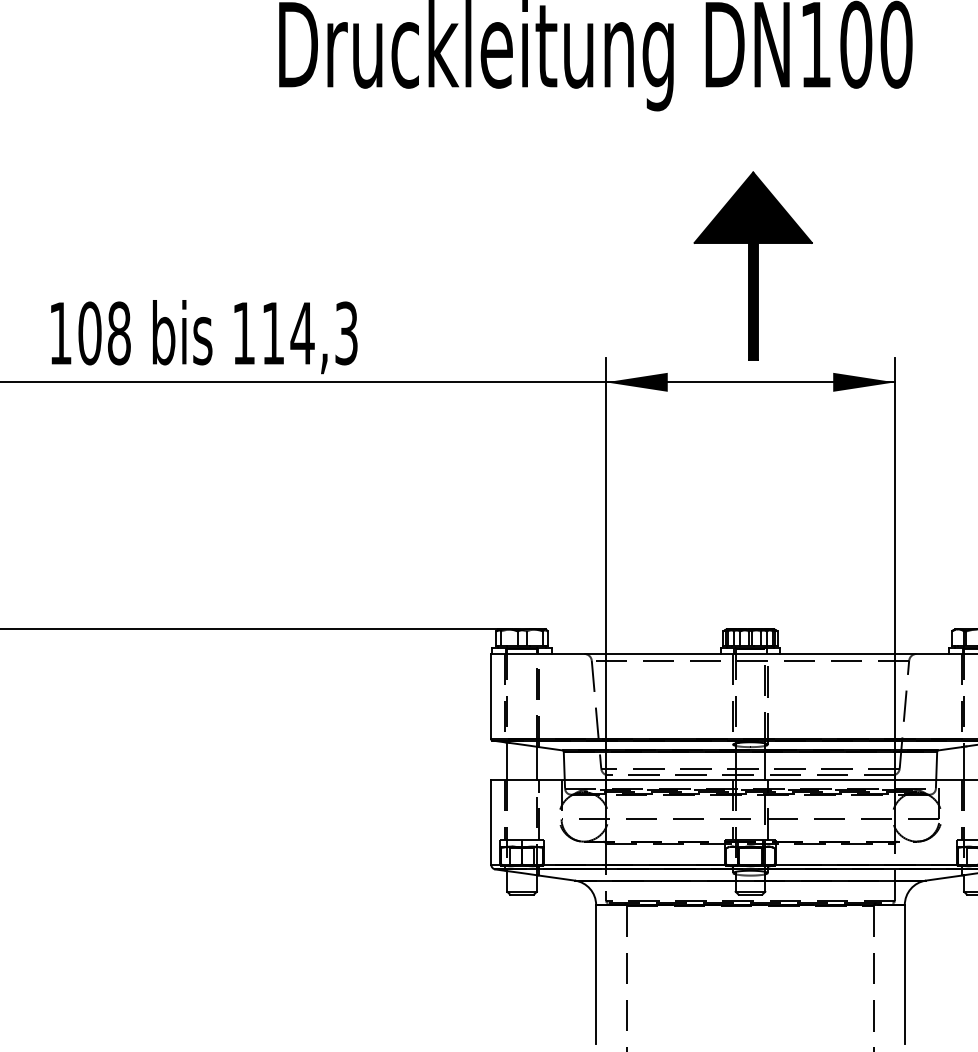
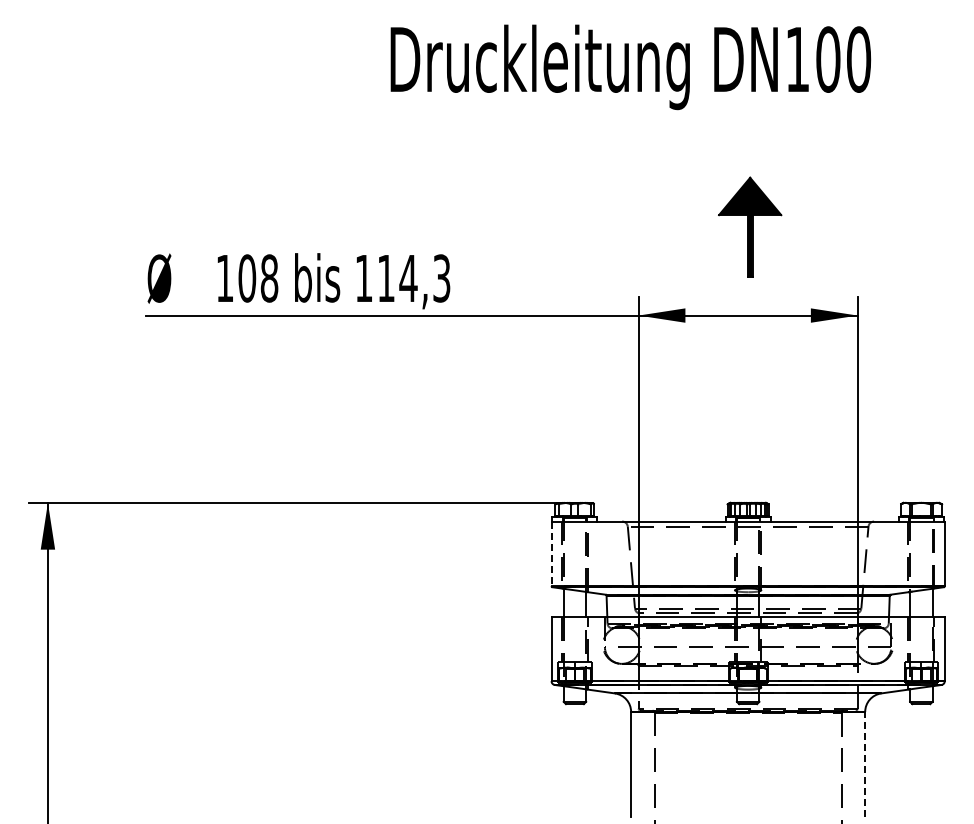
part: (752, 266) -> (749, 227), size x0.7
line: (491, 697) -> (551, 554), solid -> dashed
line: (905, 974) -> (865, 764), solid -> dashed

